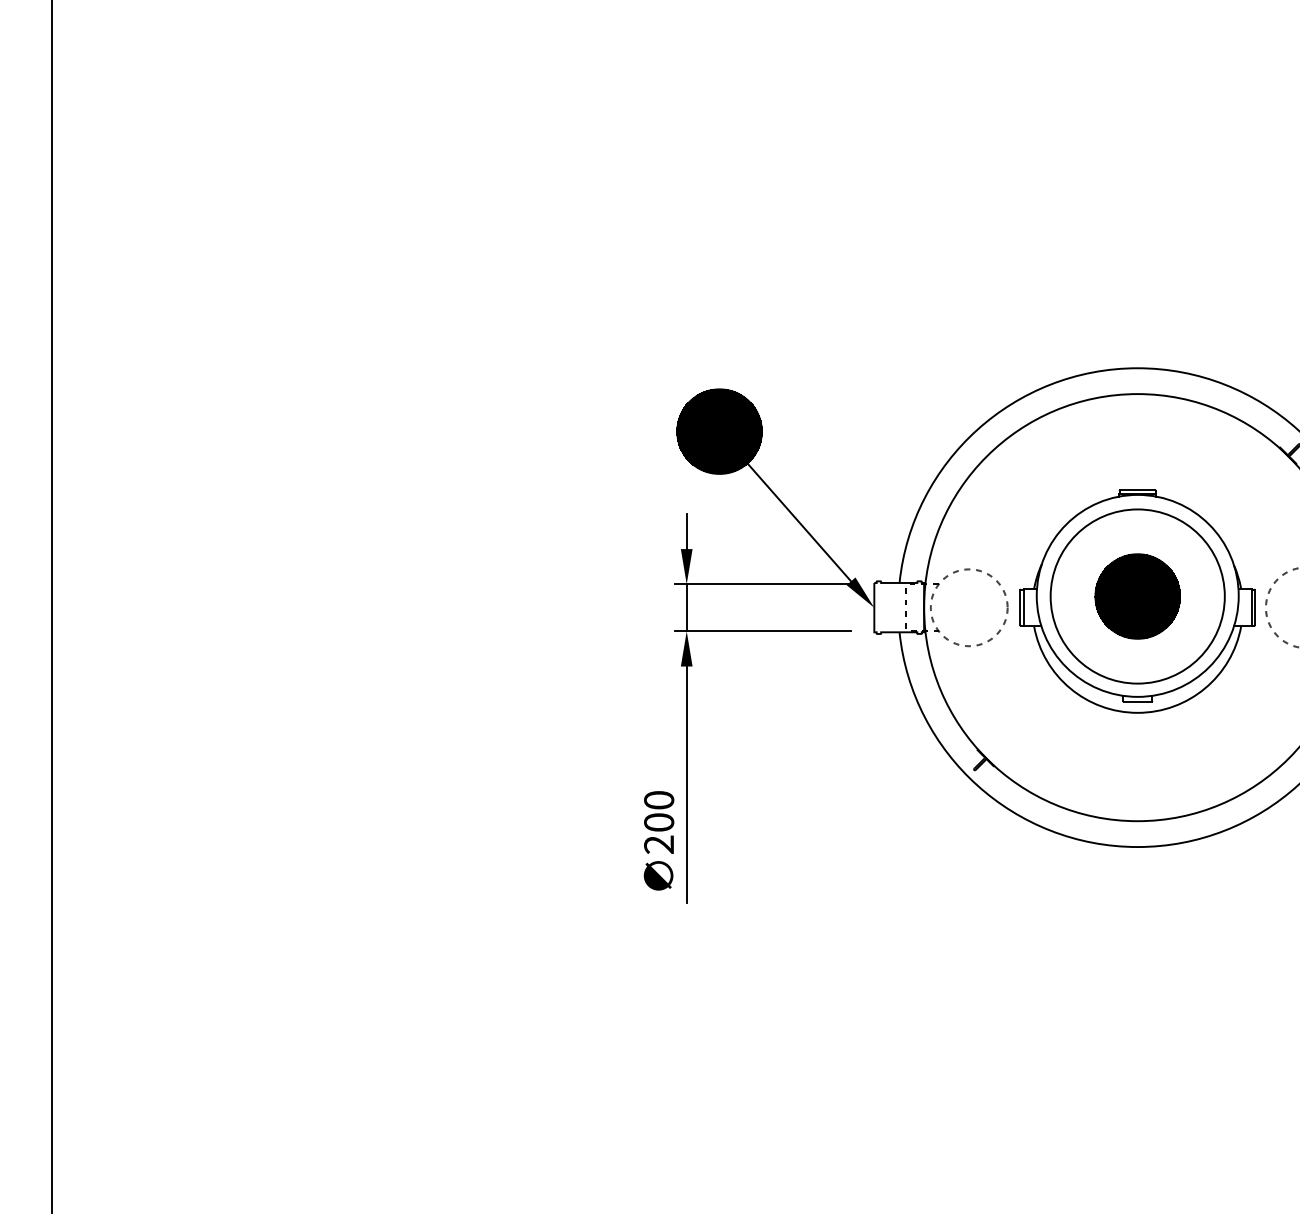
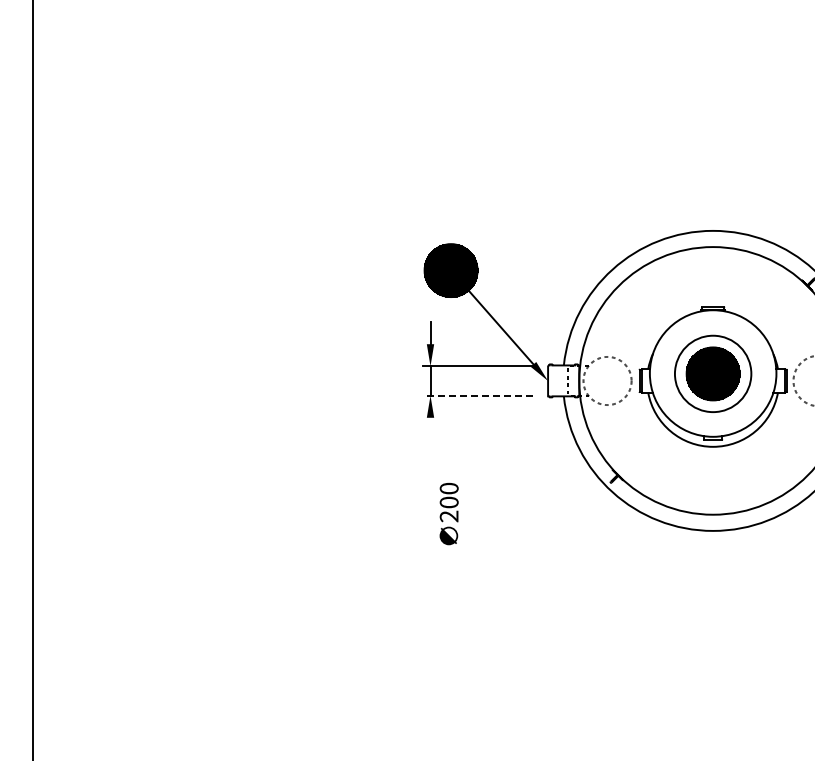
circle: (1136, 595) -> (712, 373), size x0.7
line: (761, 630) -> (477, 395), solid -> dashed
line: (686, 784) -> (430, 491), removed
text: (657, 841) -> (448, 514), moved

